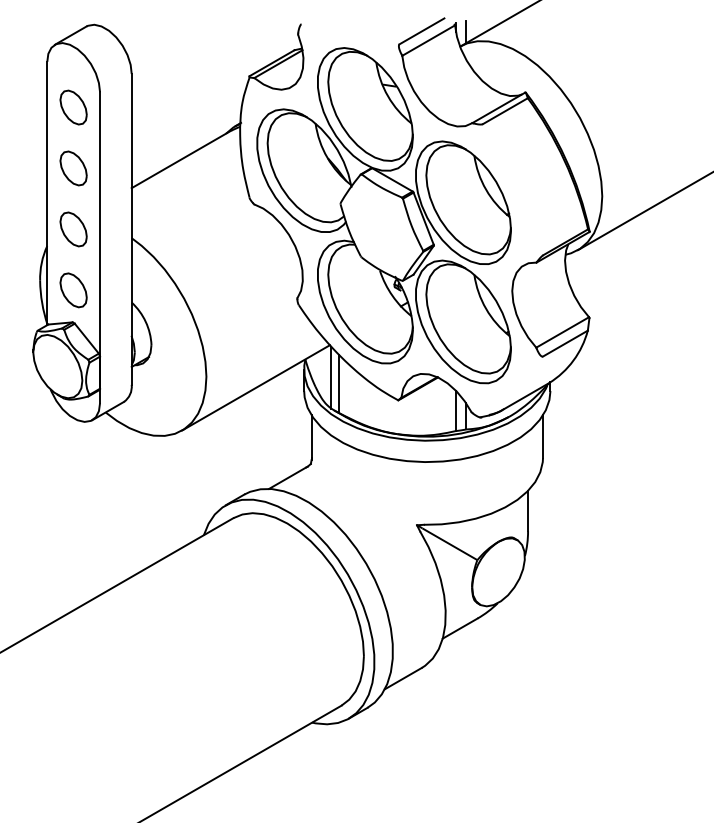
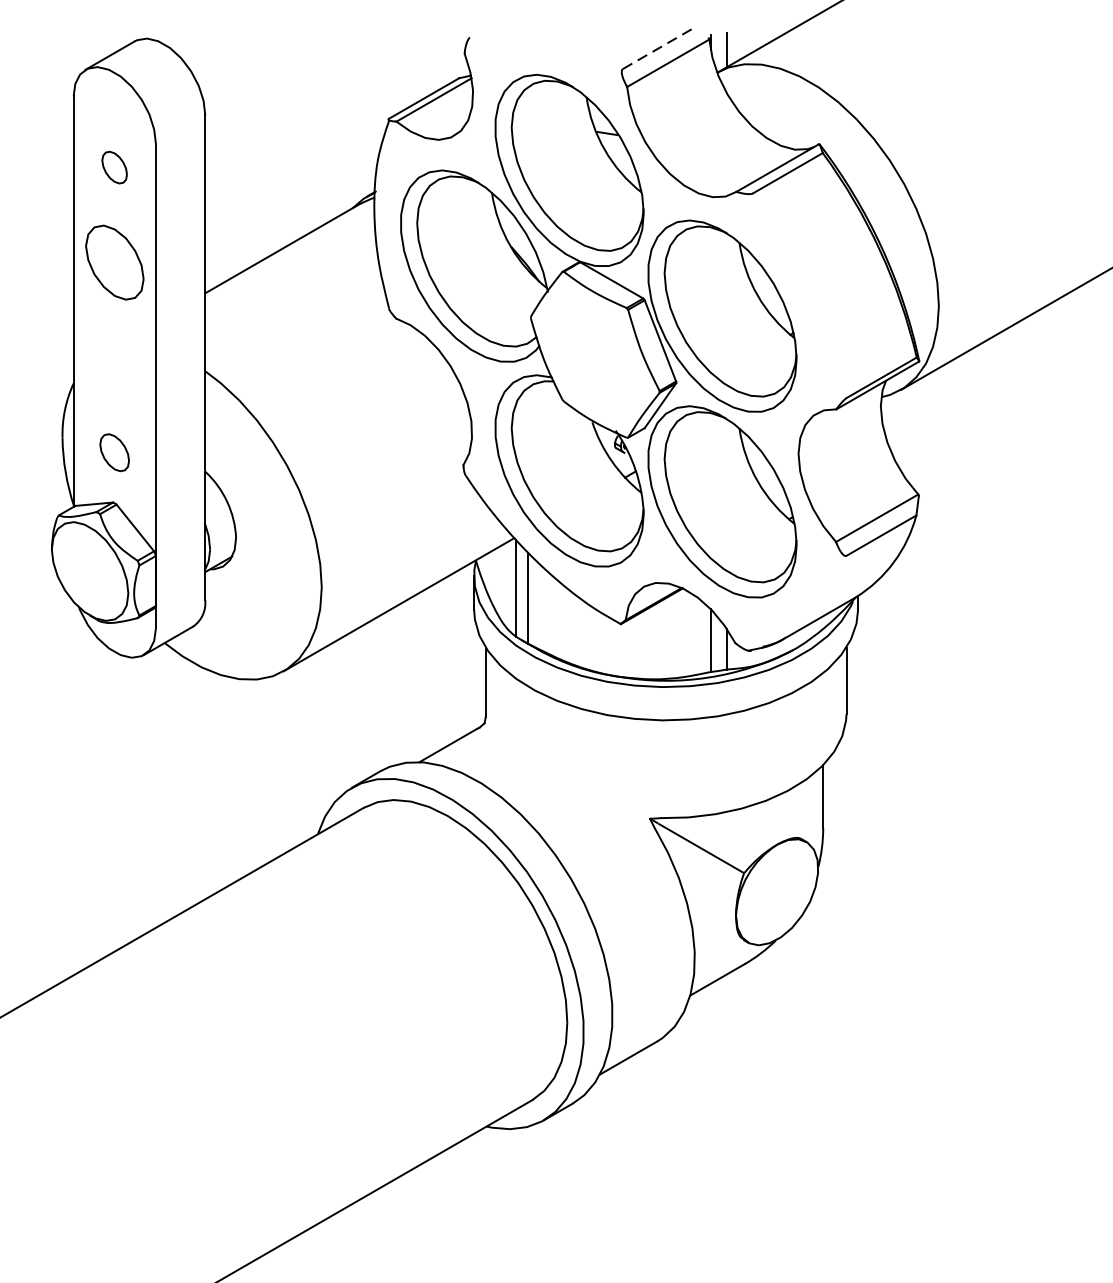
line: (421, 31) -> (657, 49), solid -> dashed
part: (73, 107) -> (114, 167), size x0.6
part: (73, 168) -> (114, 262), size x1.4
part: (73, 229) -> (114, 357), removed
part: (73, 290) -> (114, 452), size x0.7

